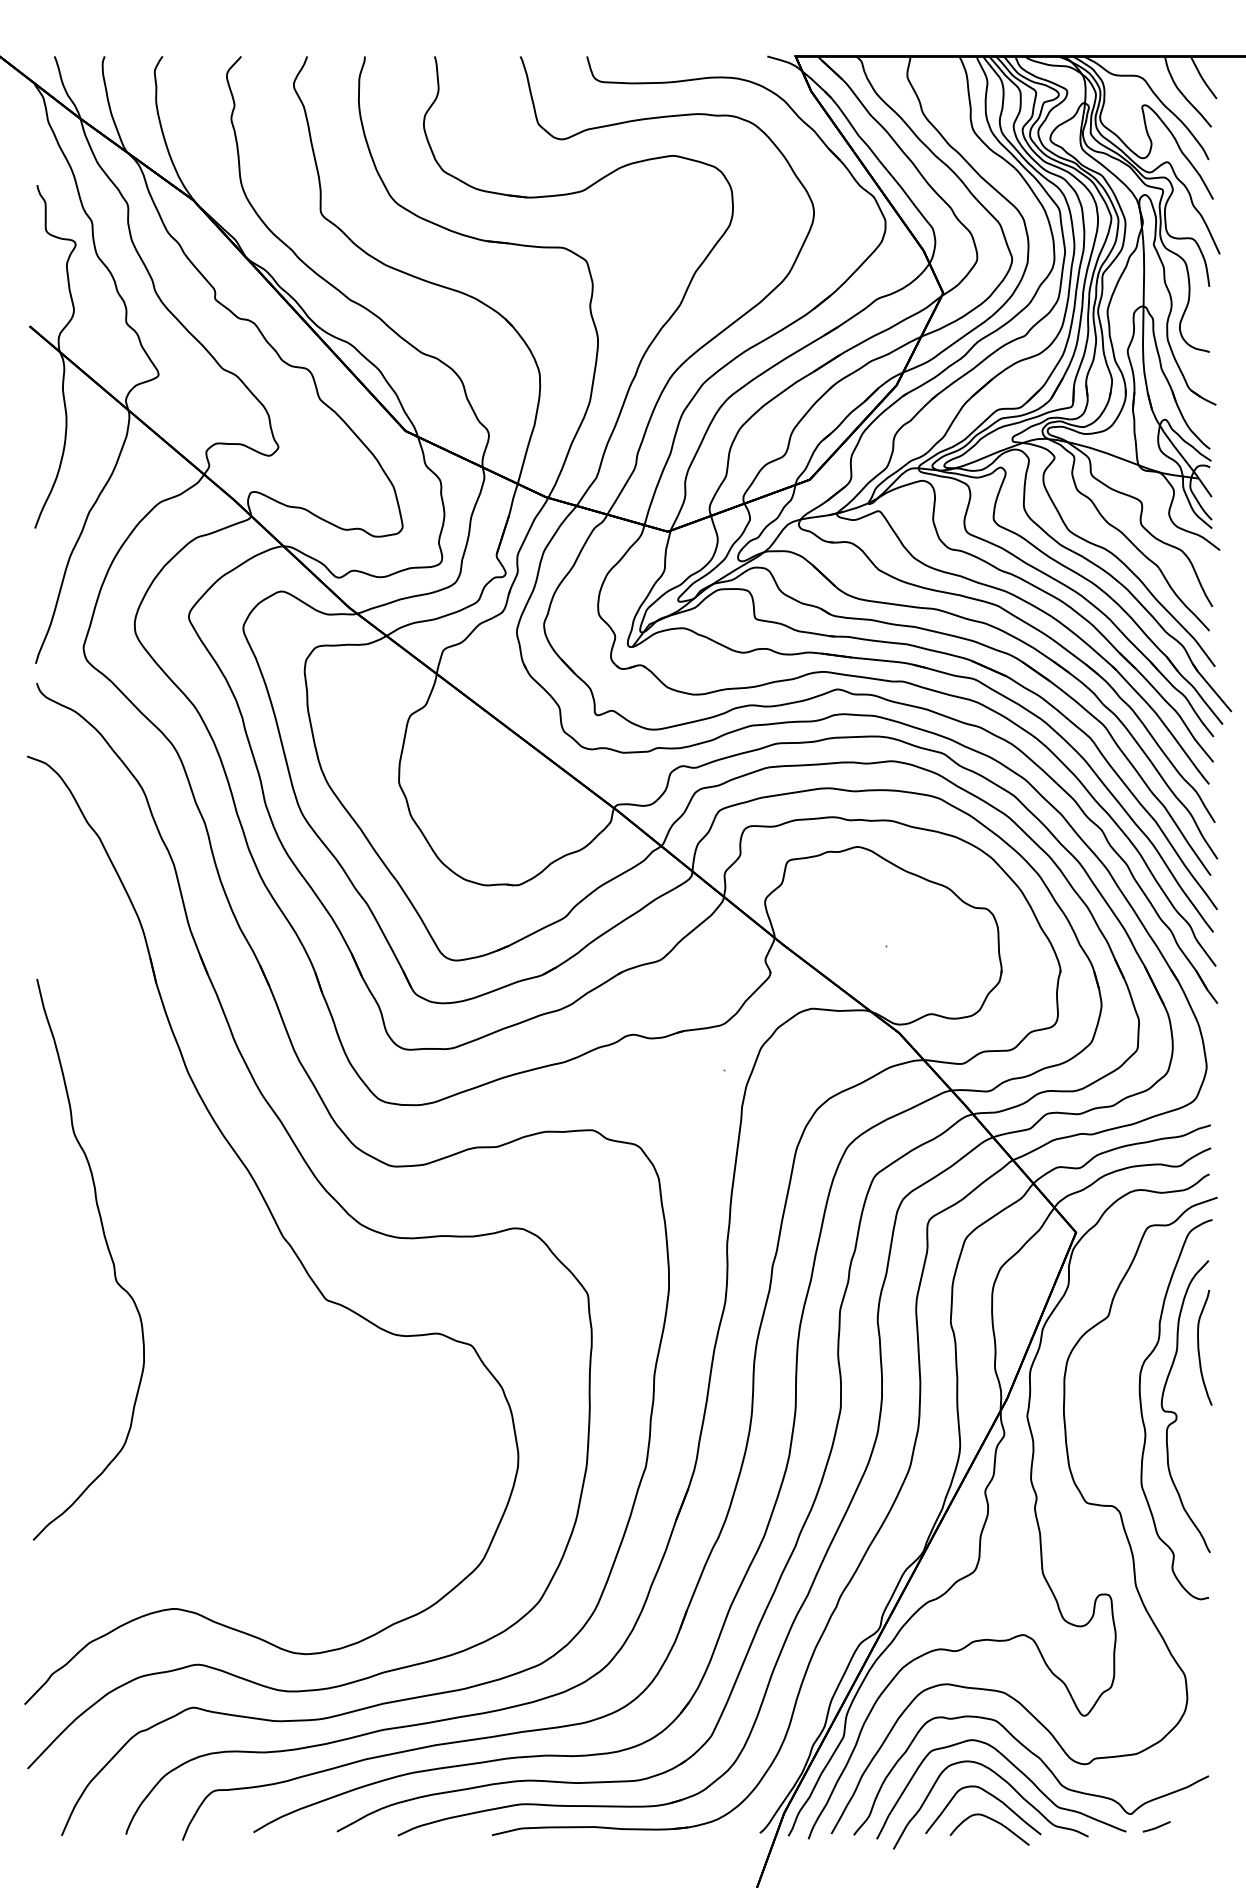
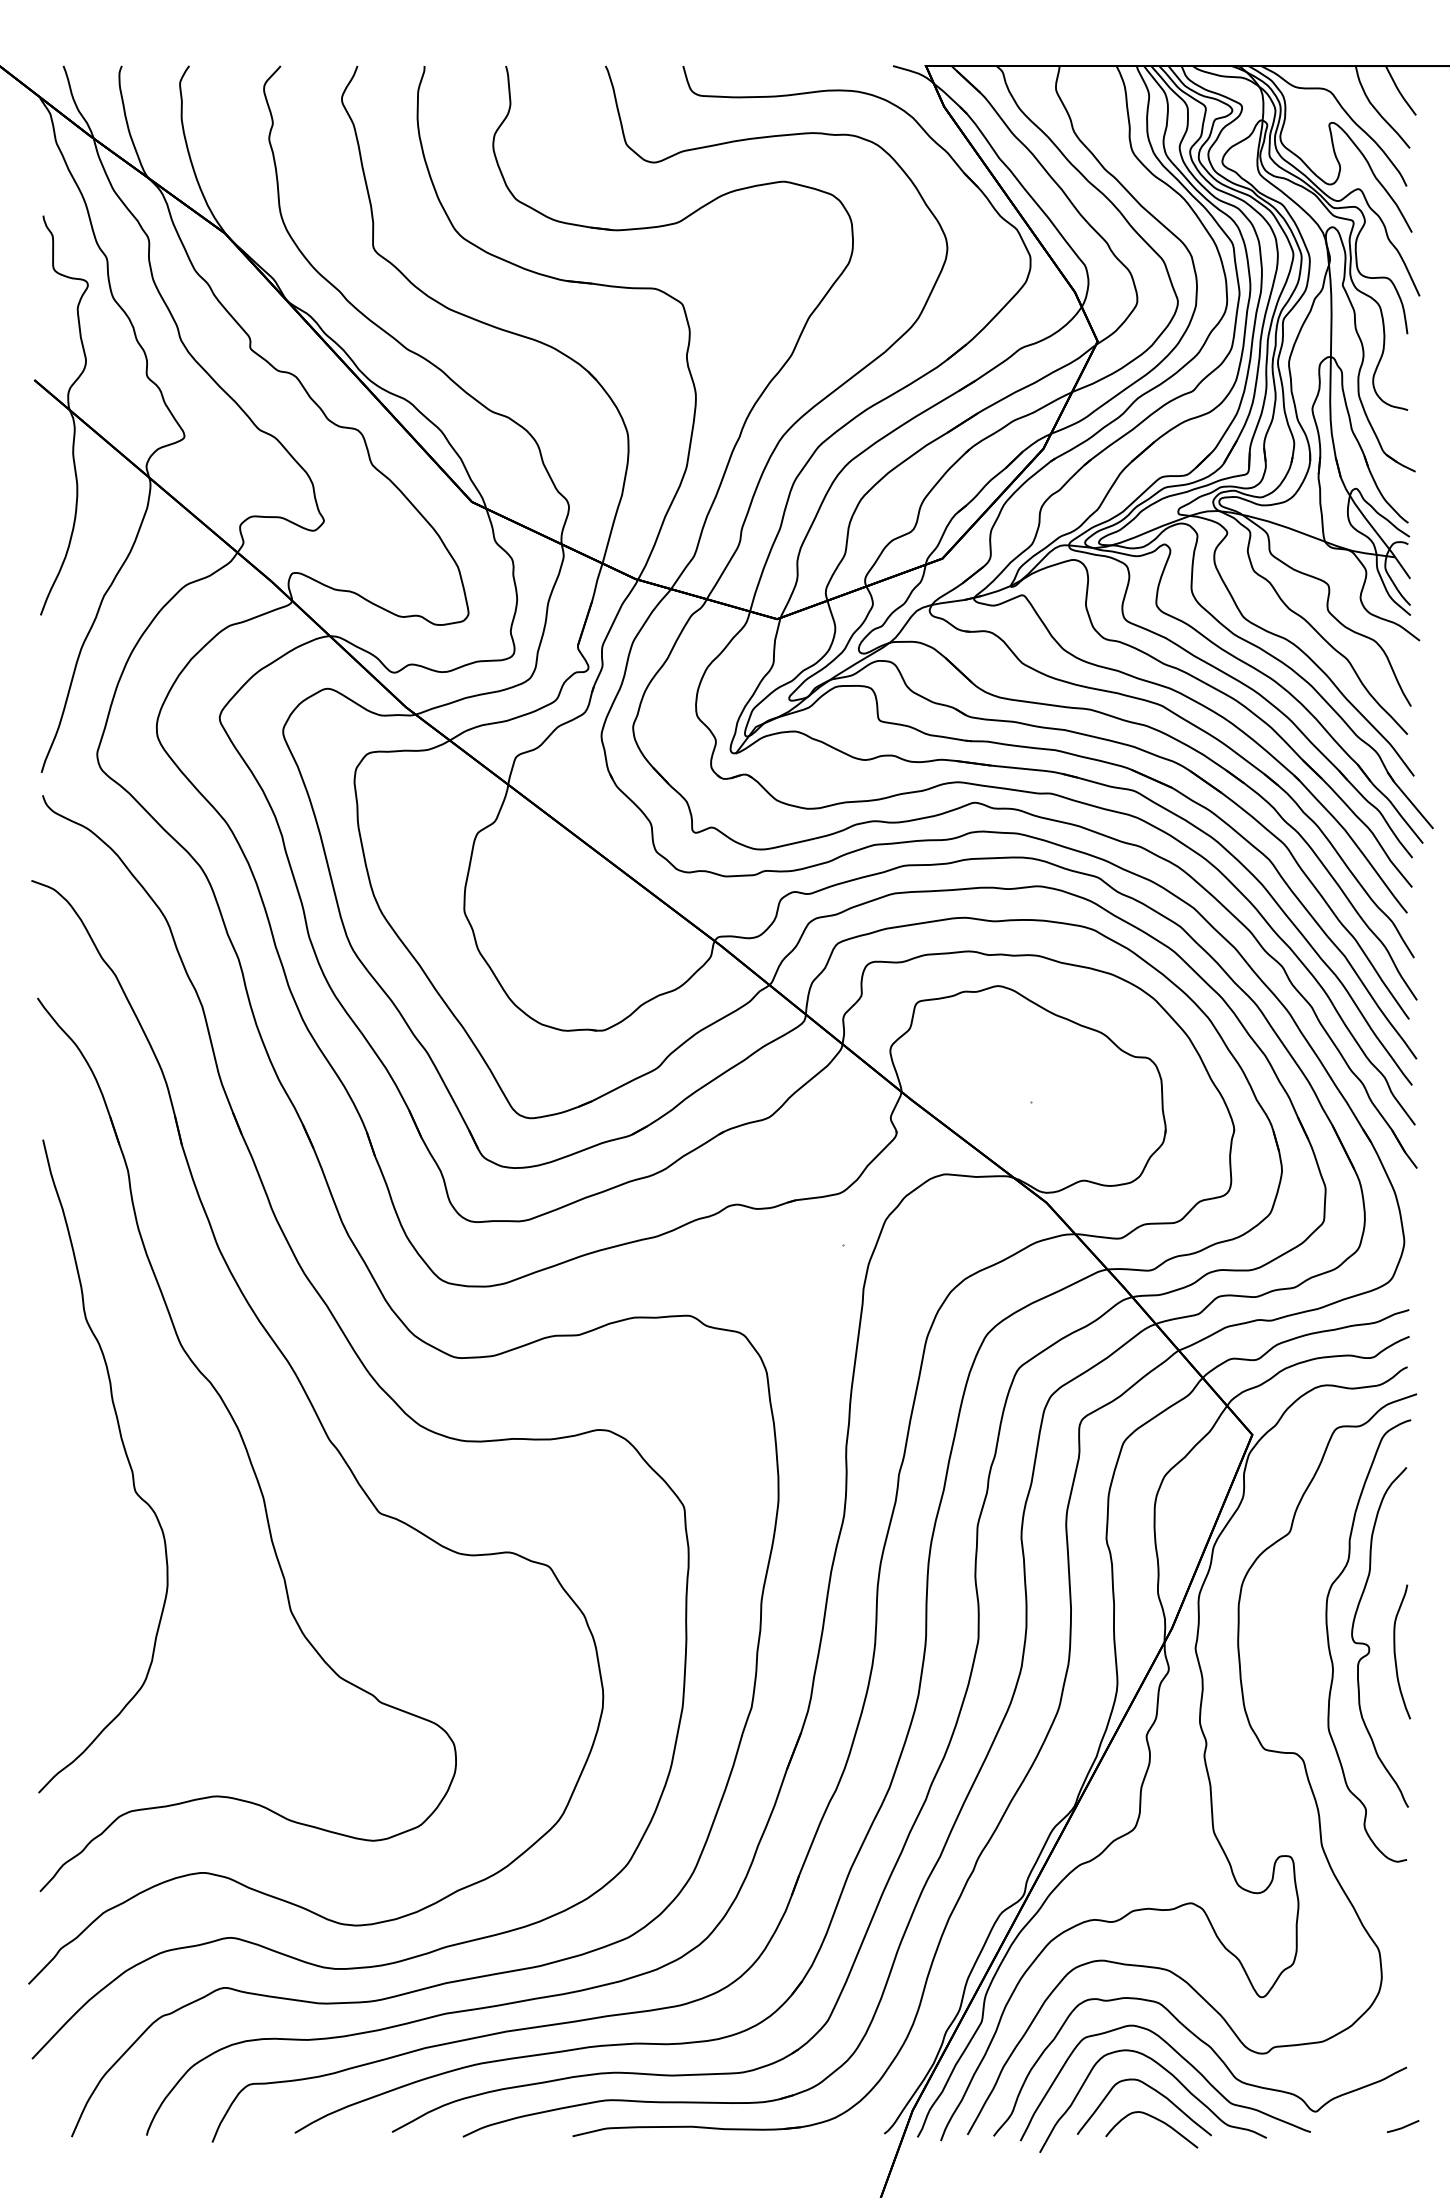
part: (211, 1240) -> (246, 1444), added
curve: (1199, 1347) -> (1395, 1651), moved
line: (1156, 1826) -> (1403, 2126), moved

